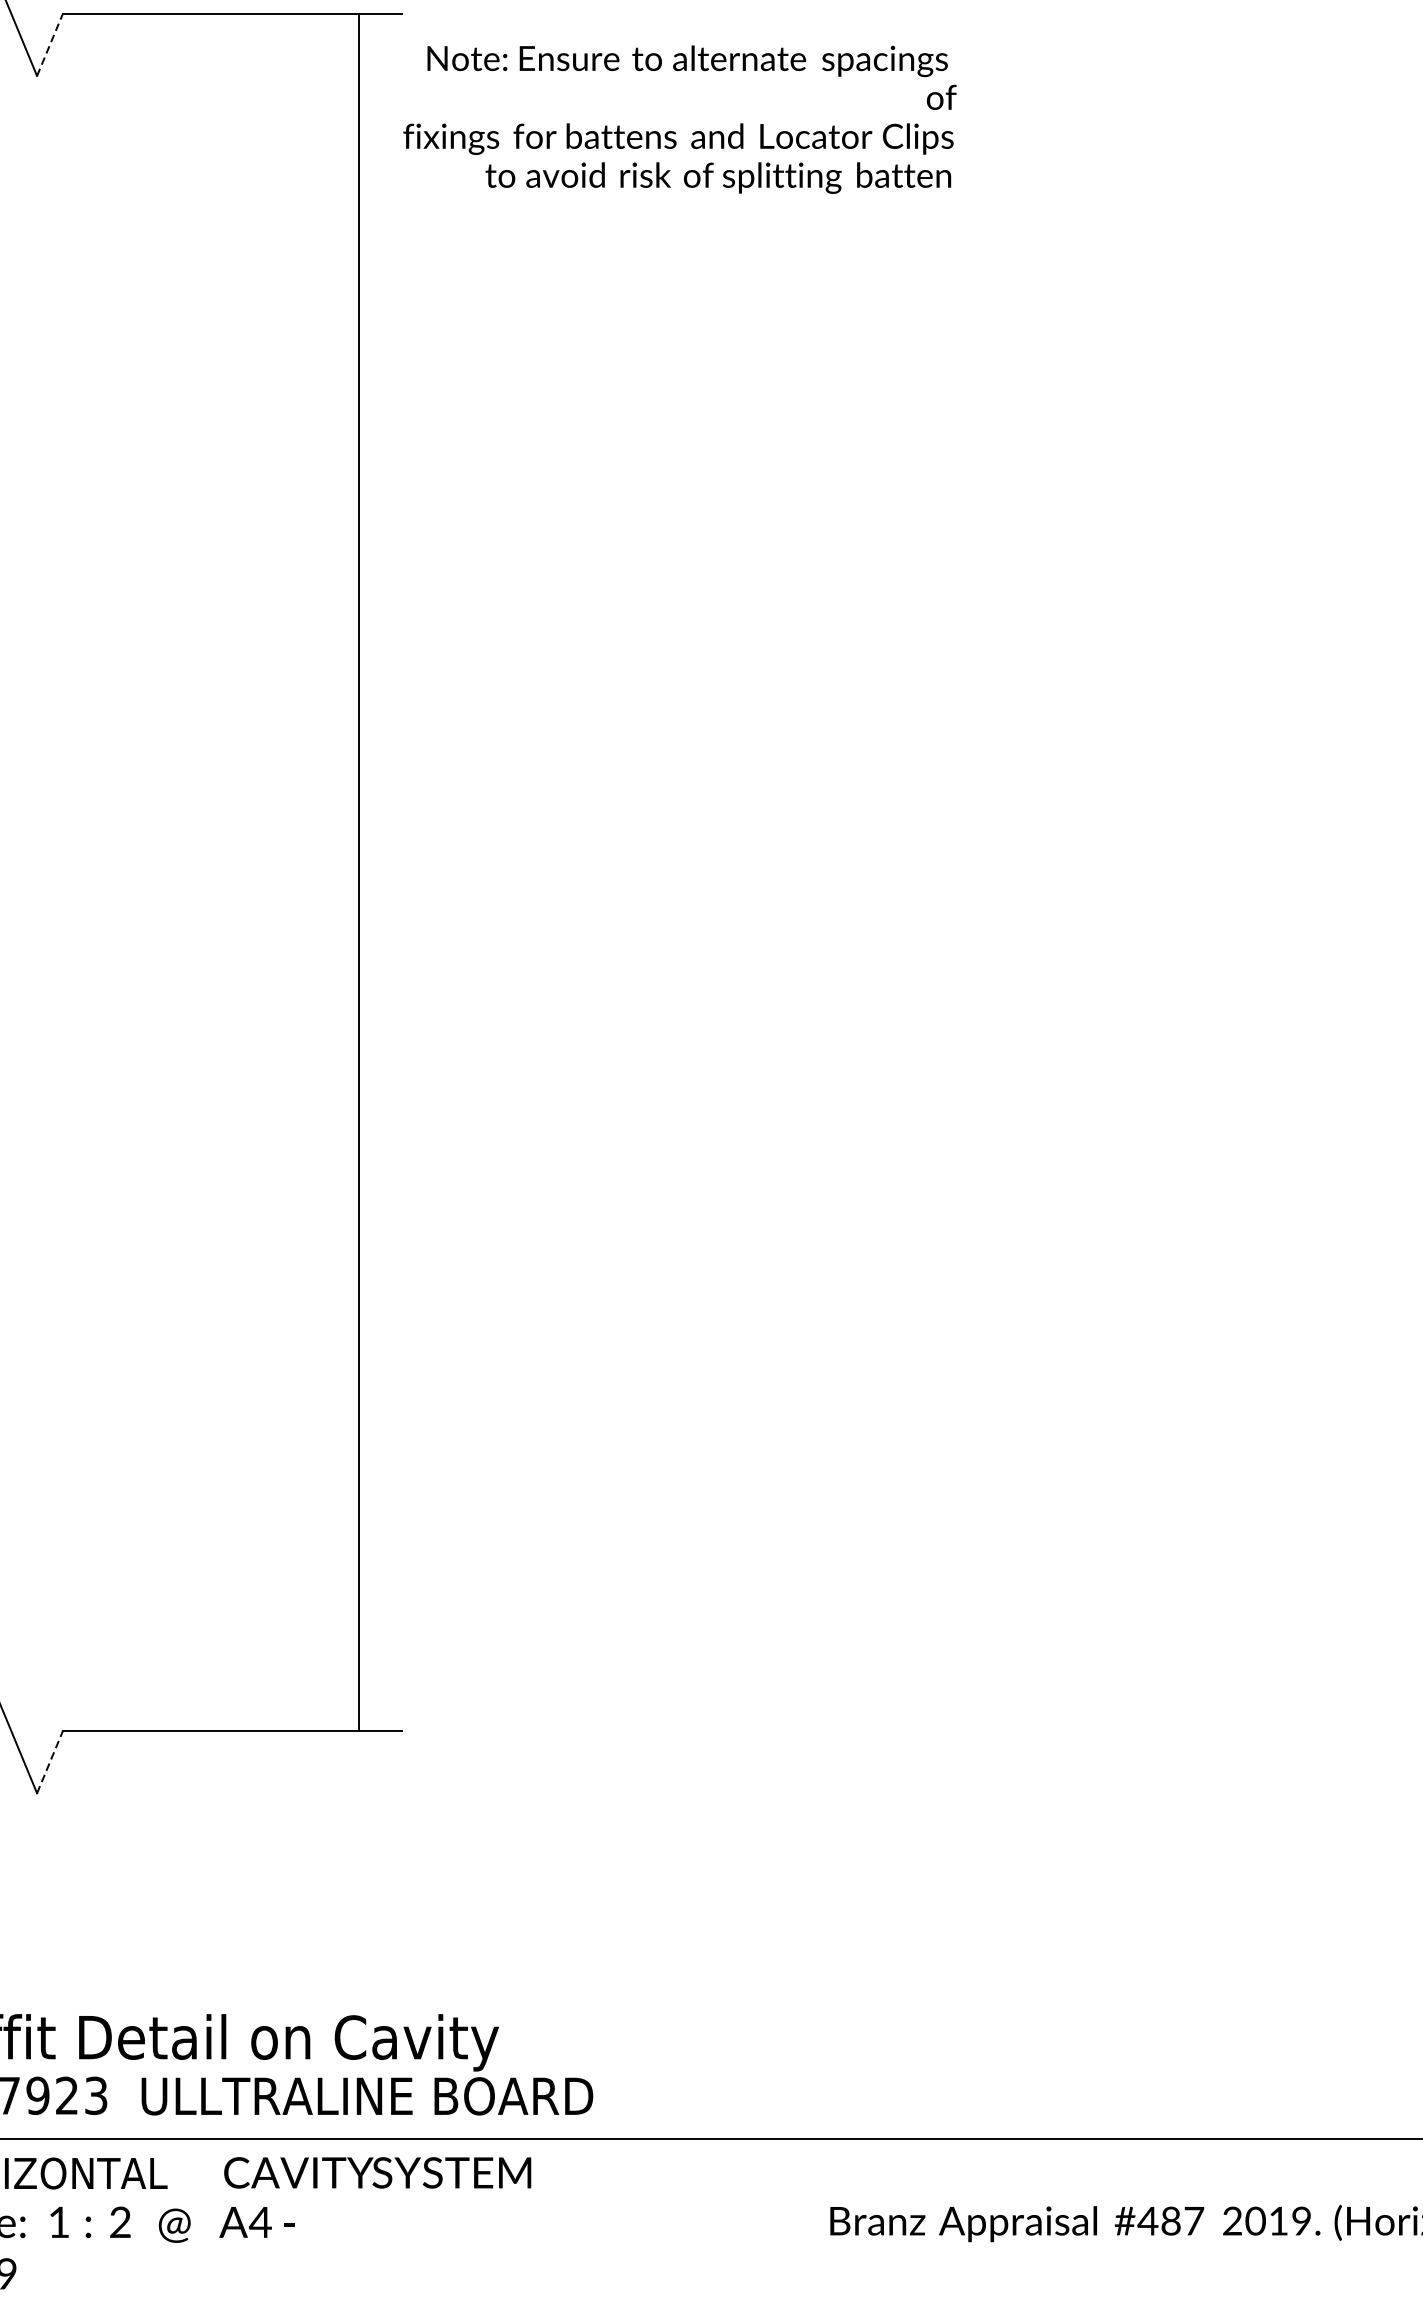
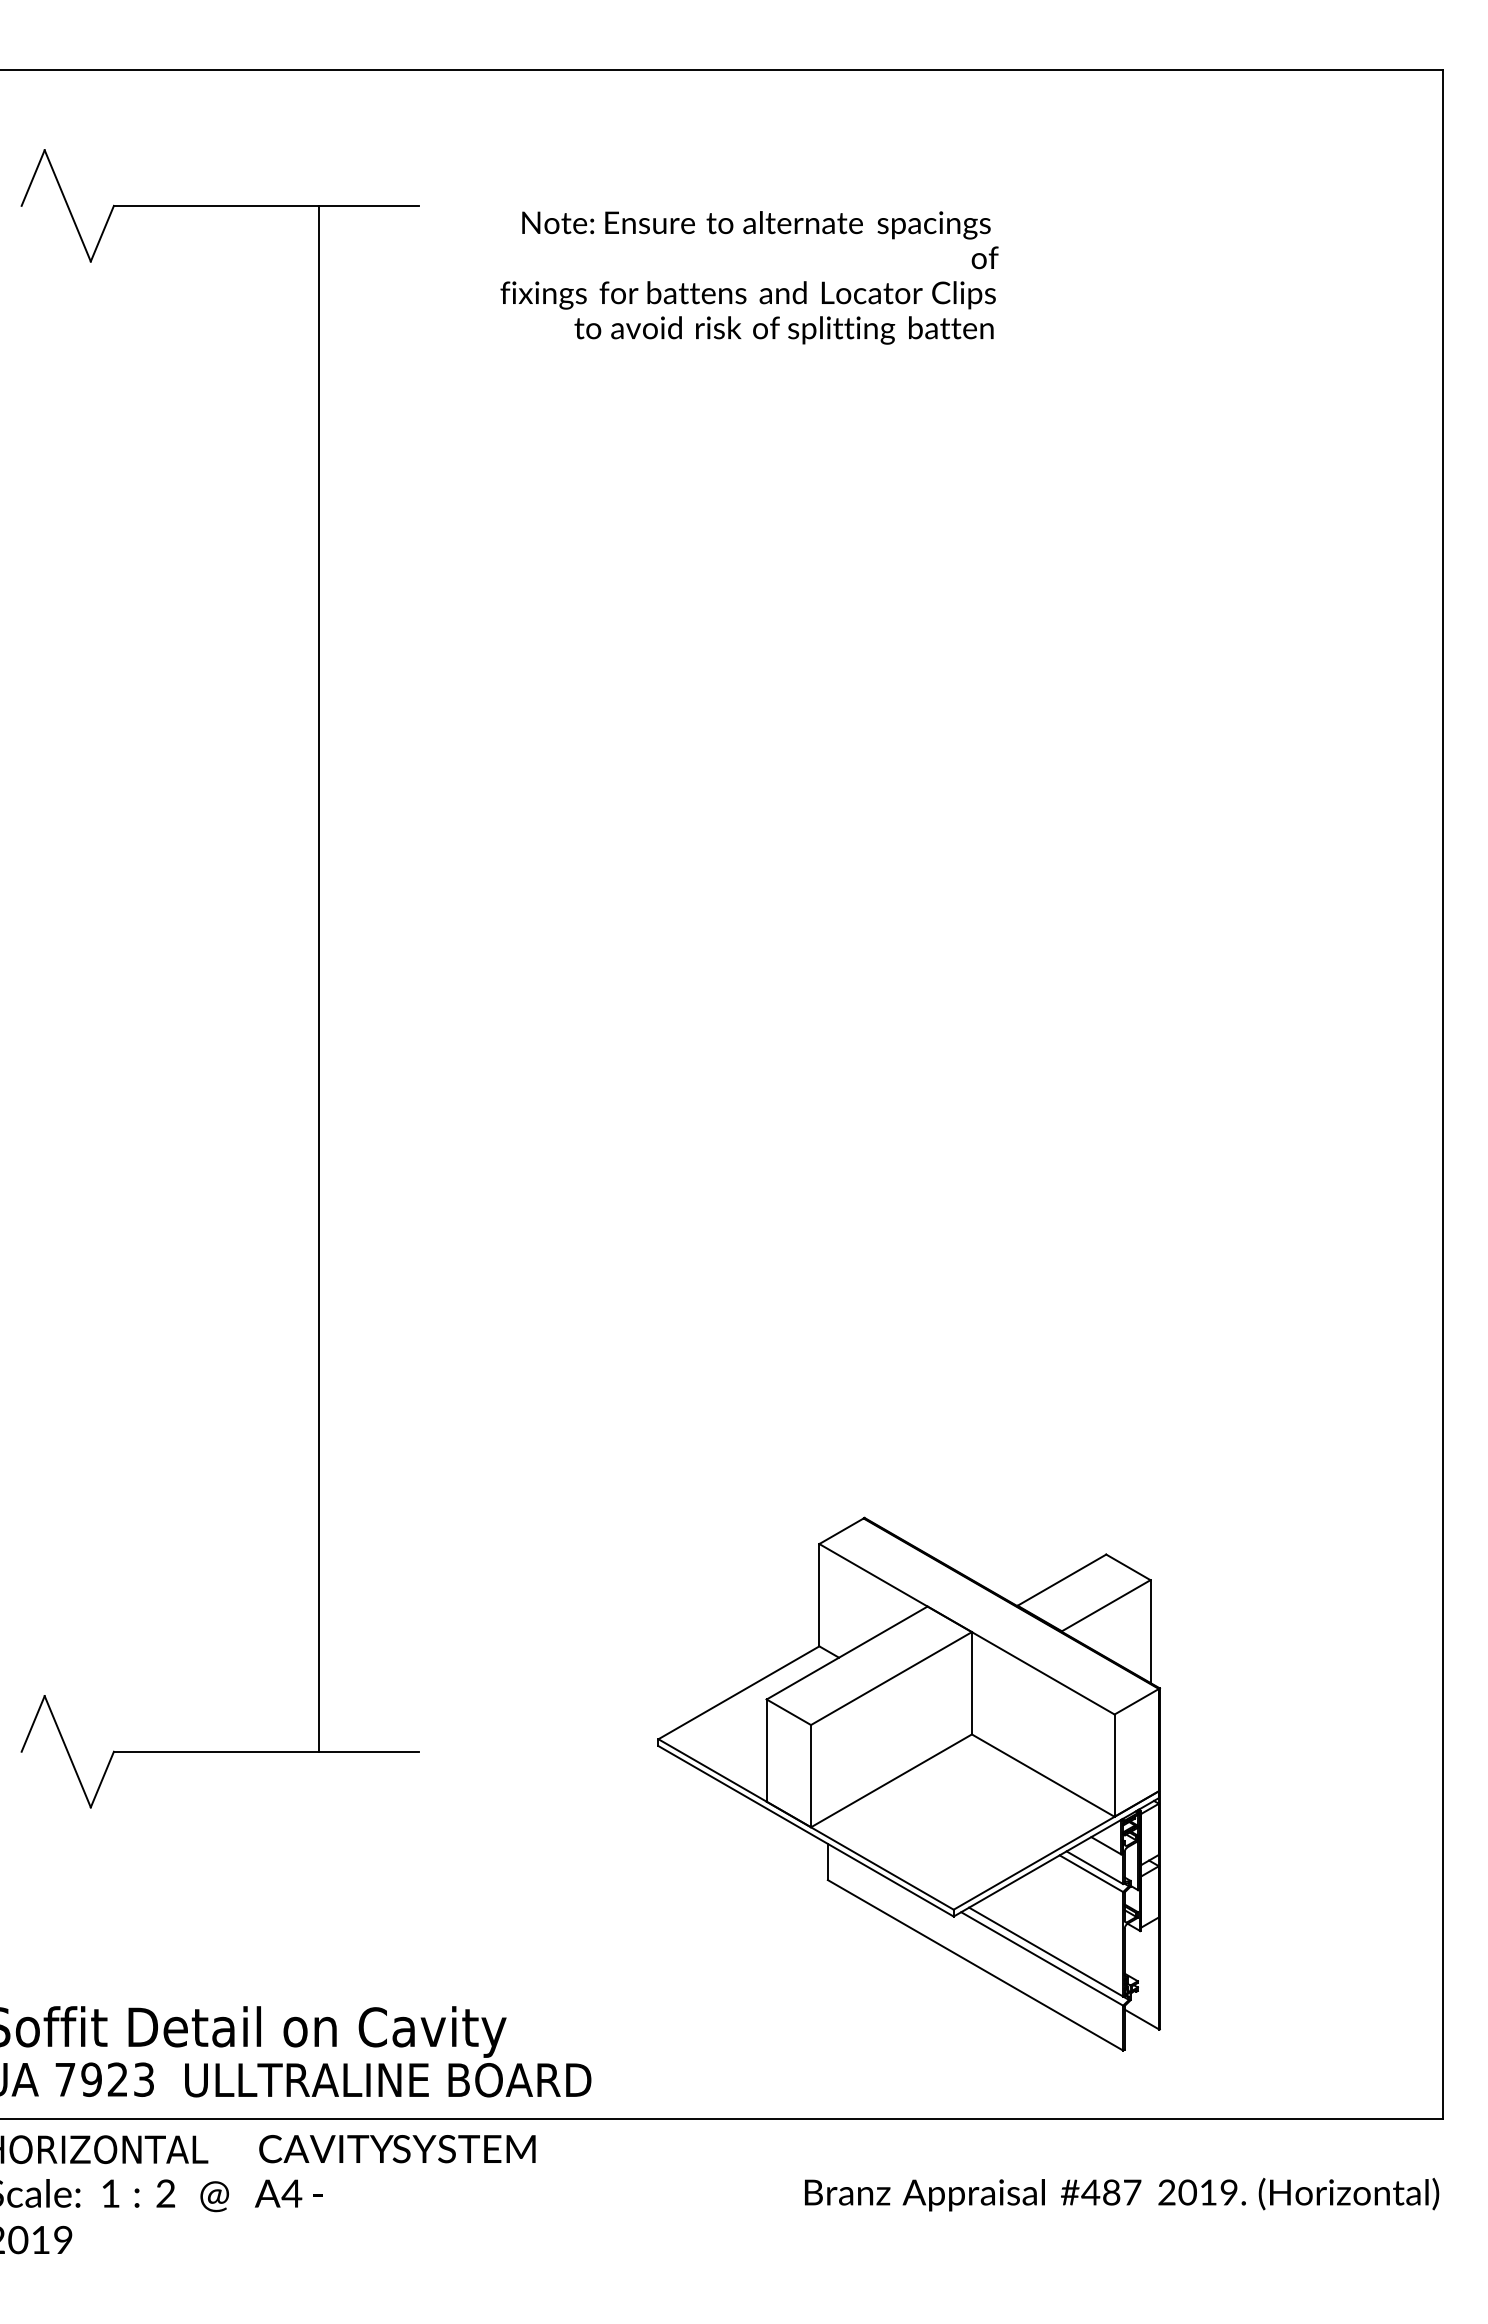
line: (50, 44) -> (102, 233), dashed -> solid
text: (679, 119) -> (749, 277), moved
line: (358, 872) -> (319, 978), moved
line: (50, 1762) -> (102, 1779), dashed -> solid
part: (945, 1766) -> (908, 1783), added

